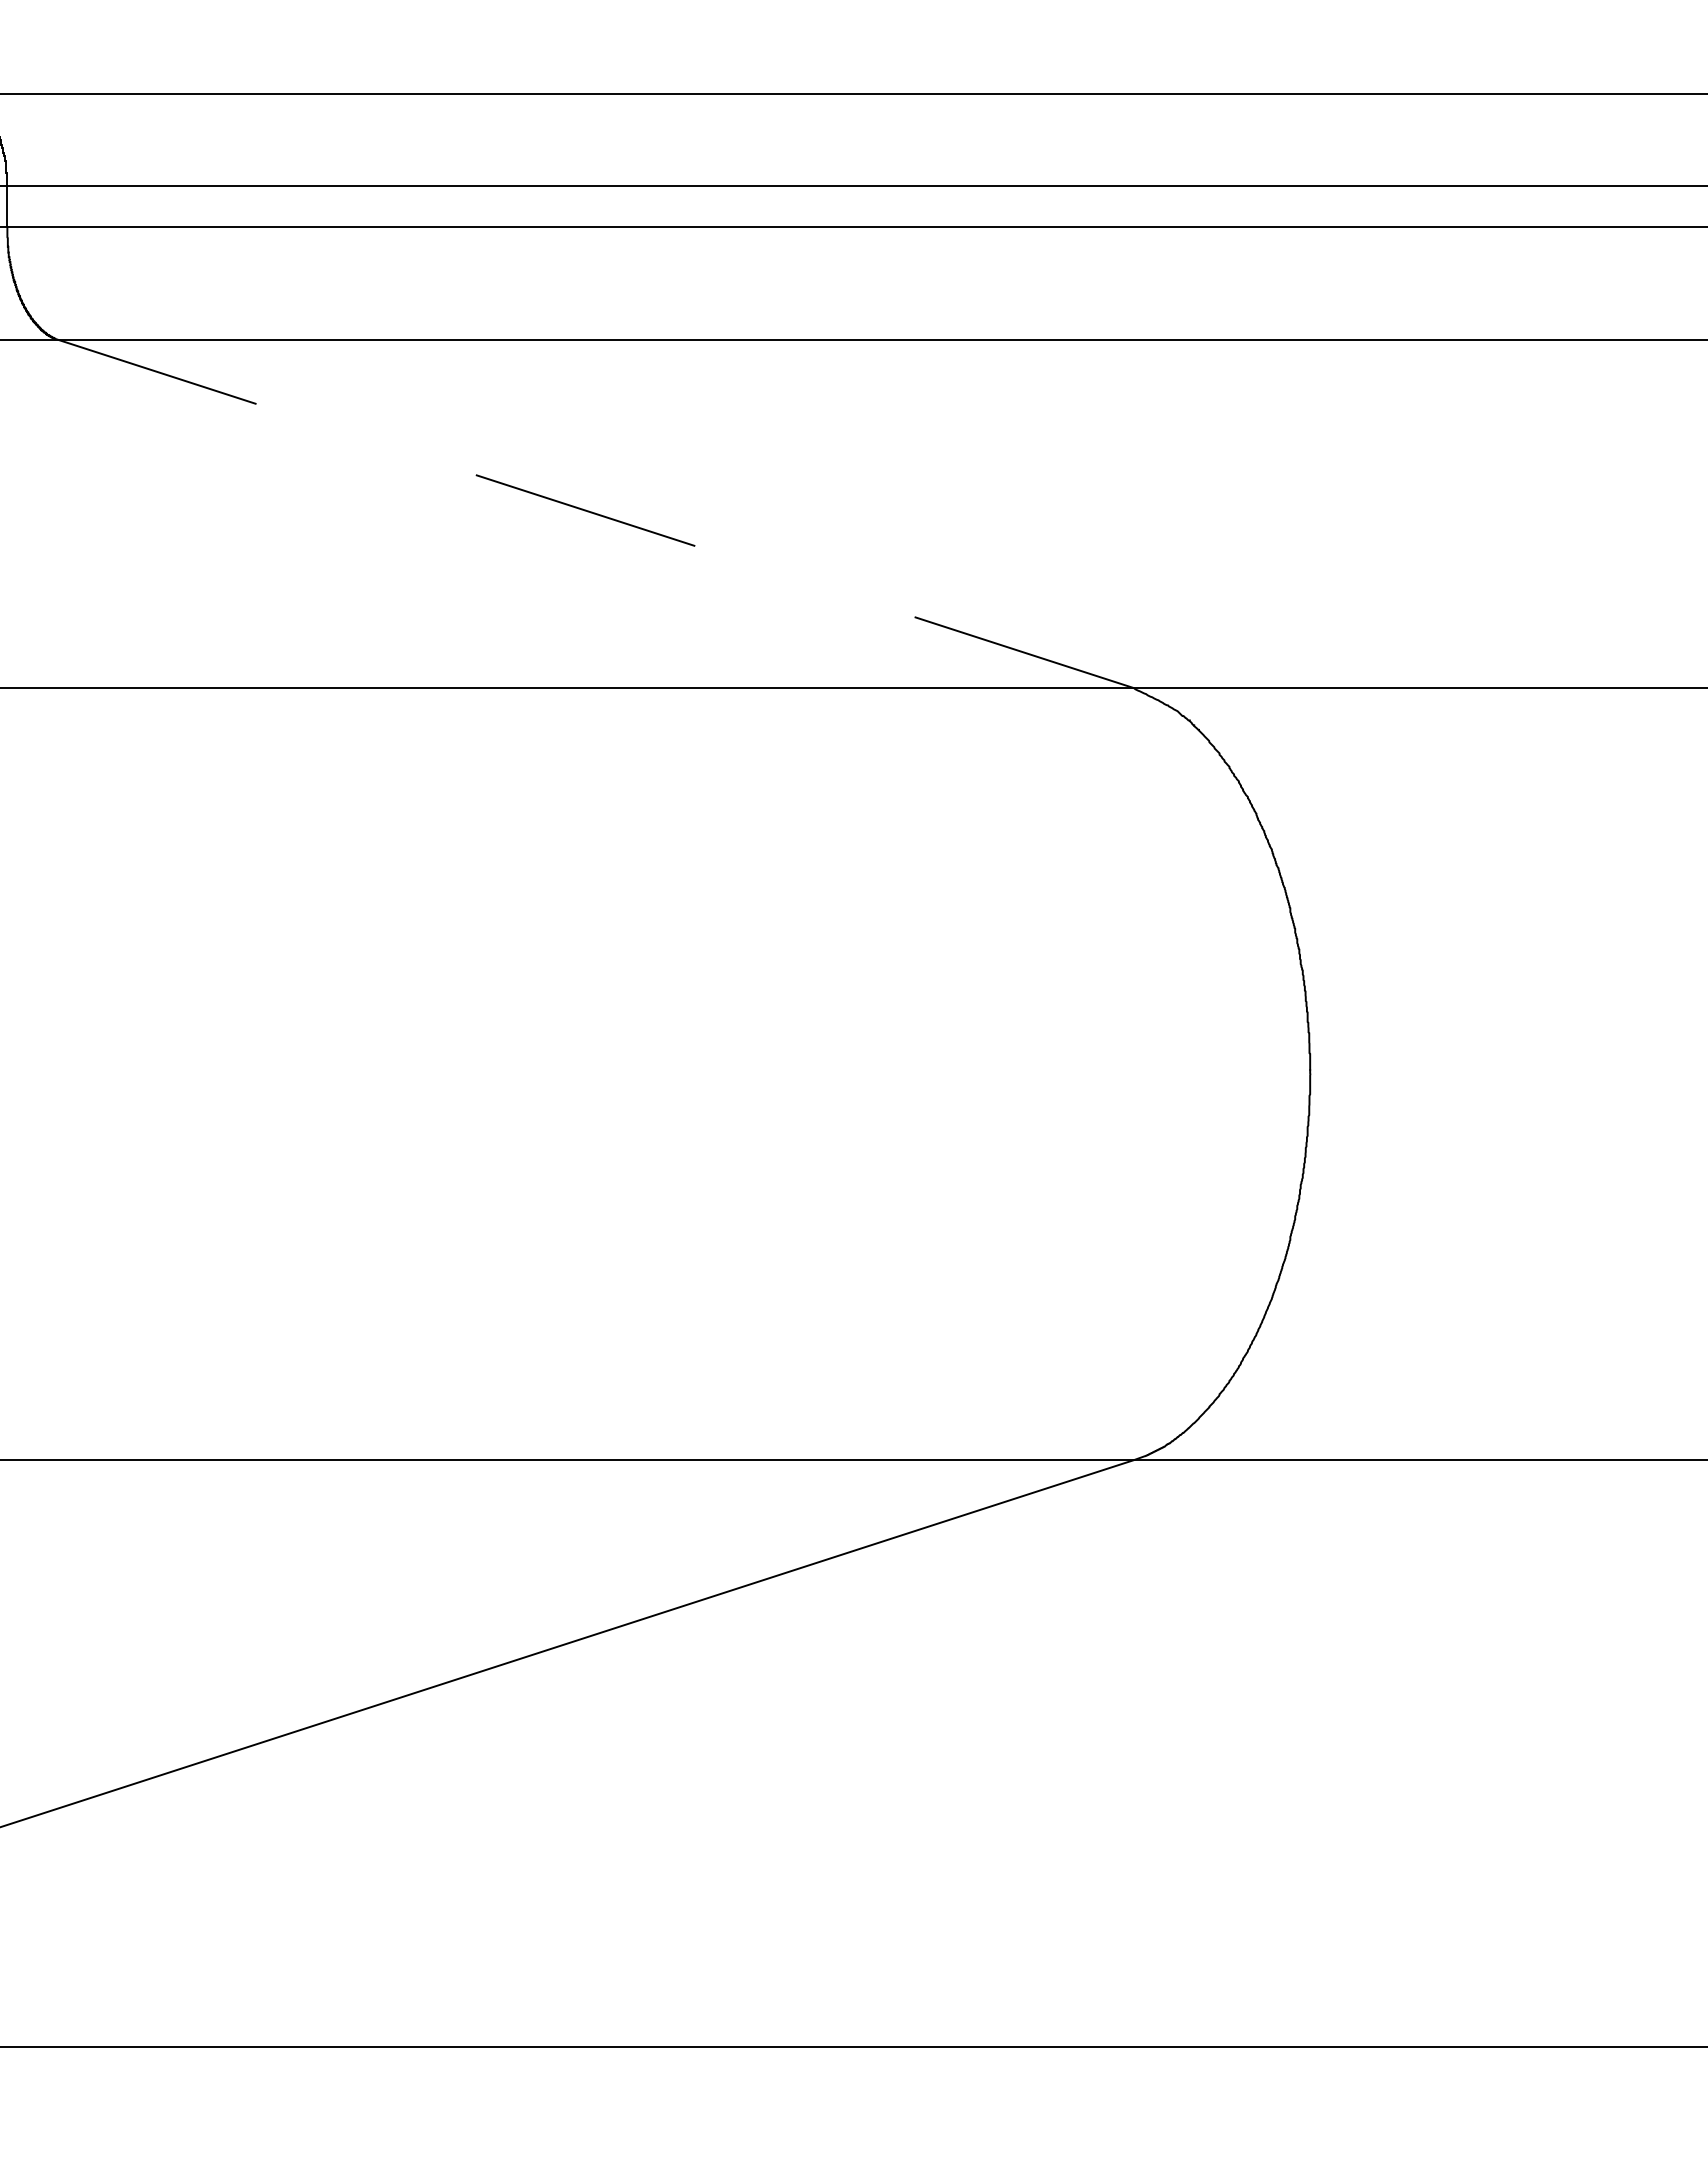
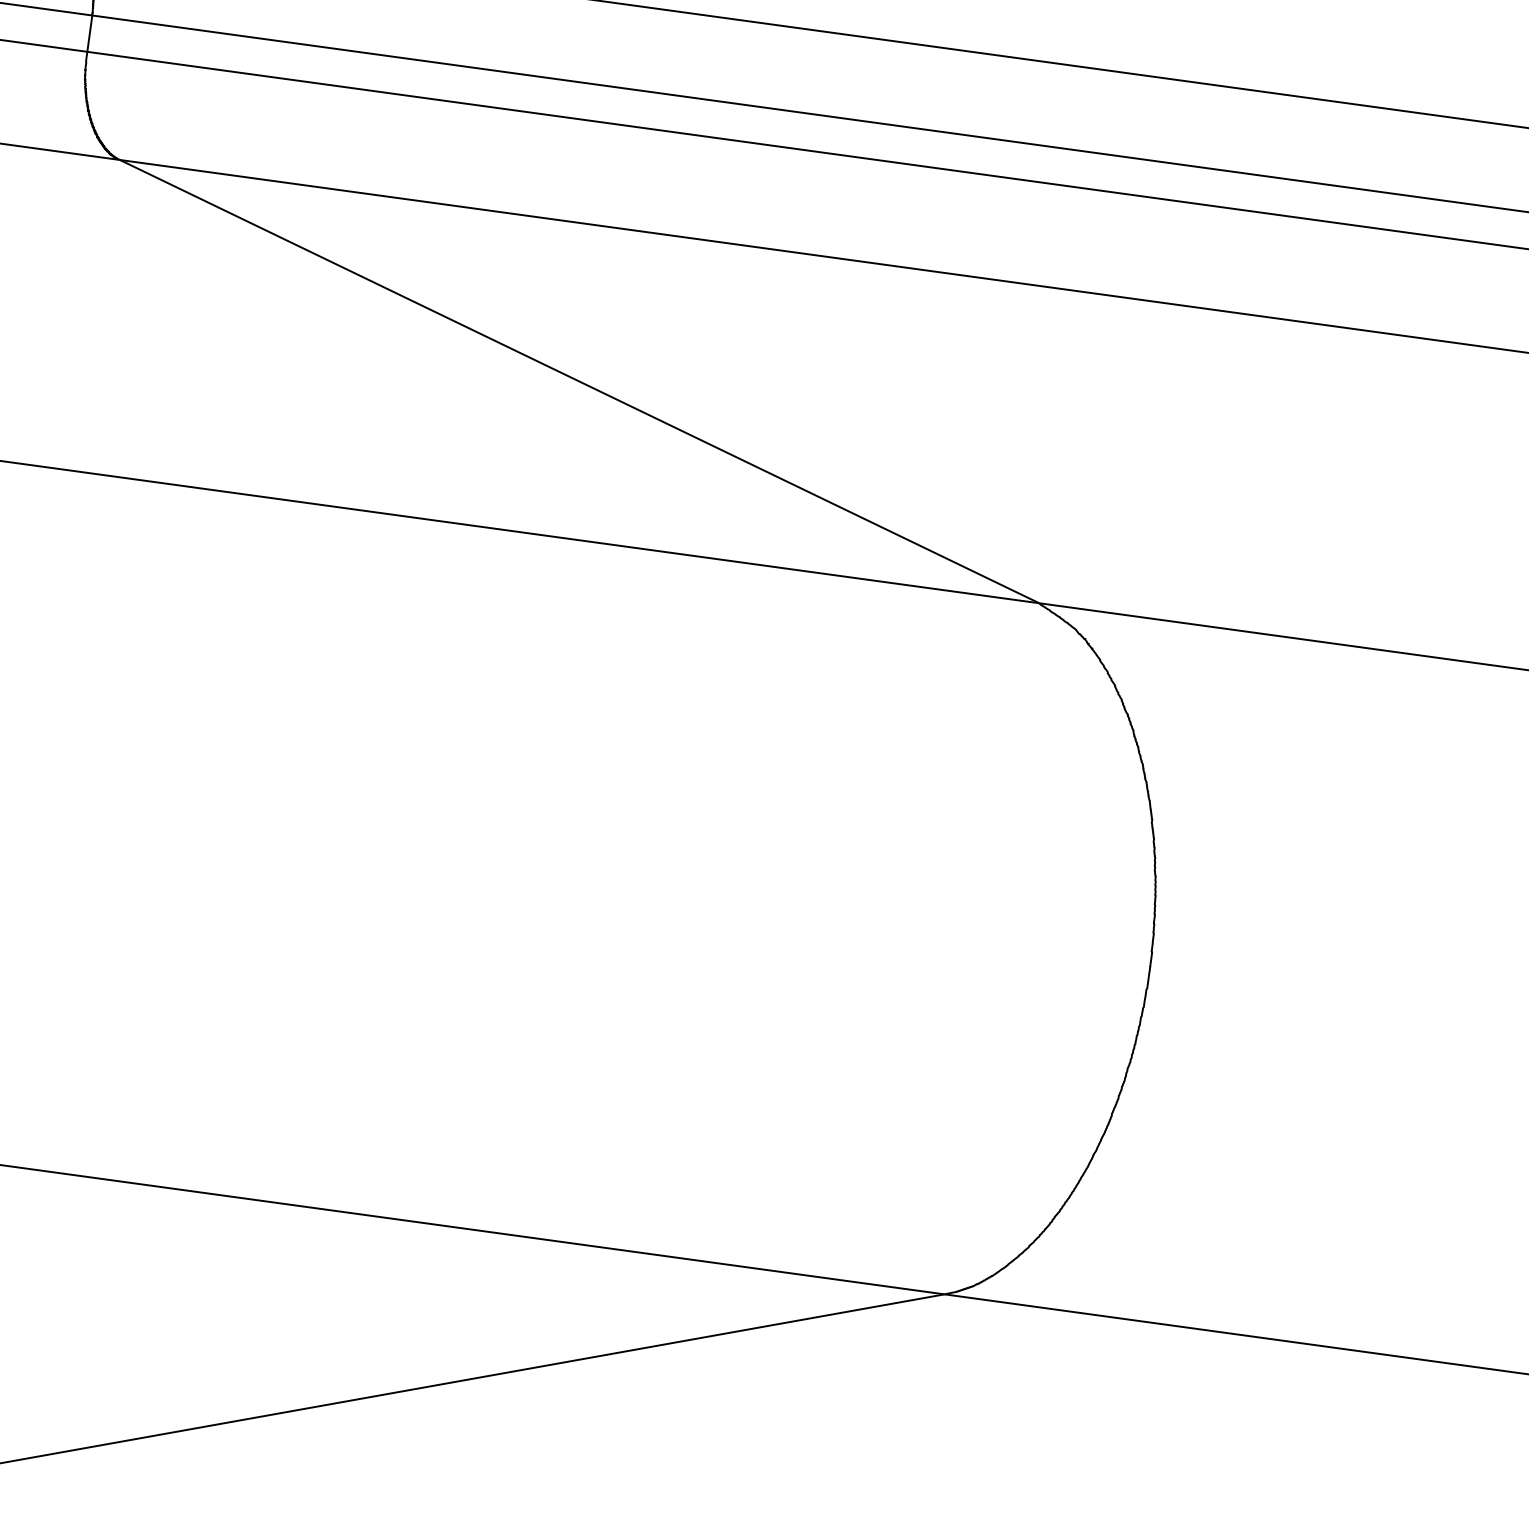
line: (596, 514) -> (579, 381), dashed -> solid

